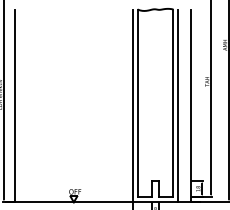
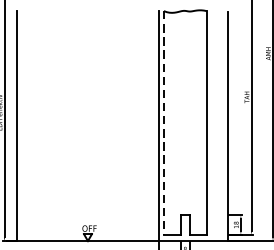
line: (137, 103) -> (163, 123), solid -> dashed
line: (177, 105) -> (211, 125), removed

